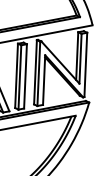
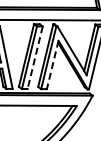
line: (25, 76) -> (35, 57), solid -> dashed
line: (44, 80) -> (53, 65), solid -> dashed

